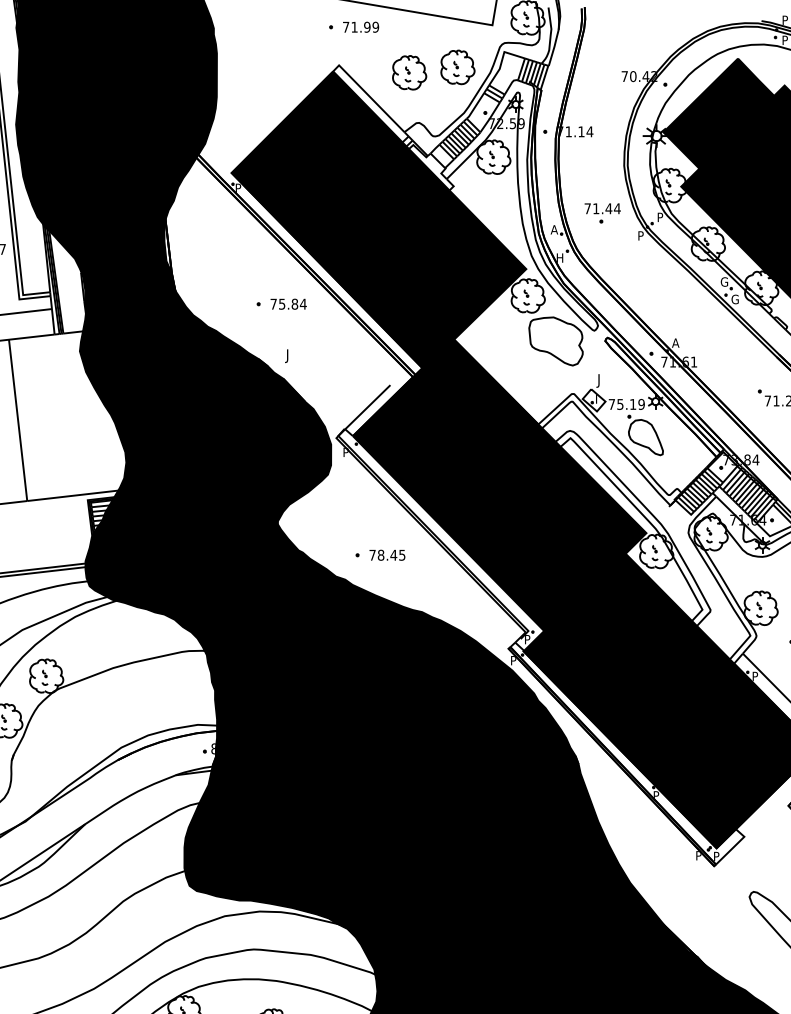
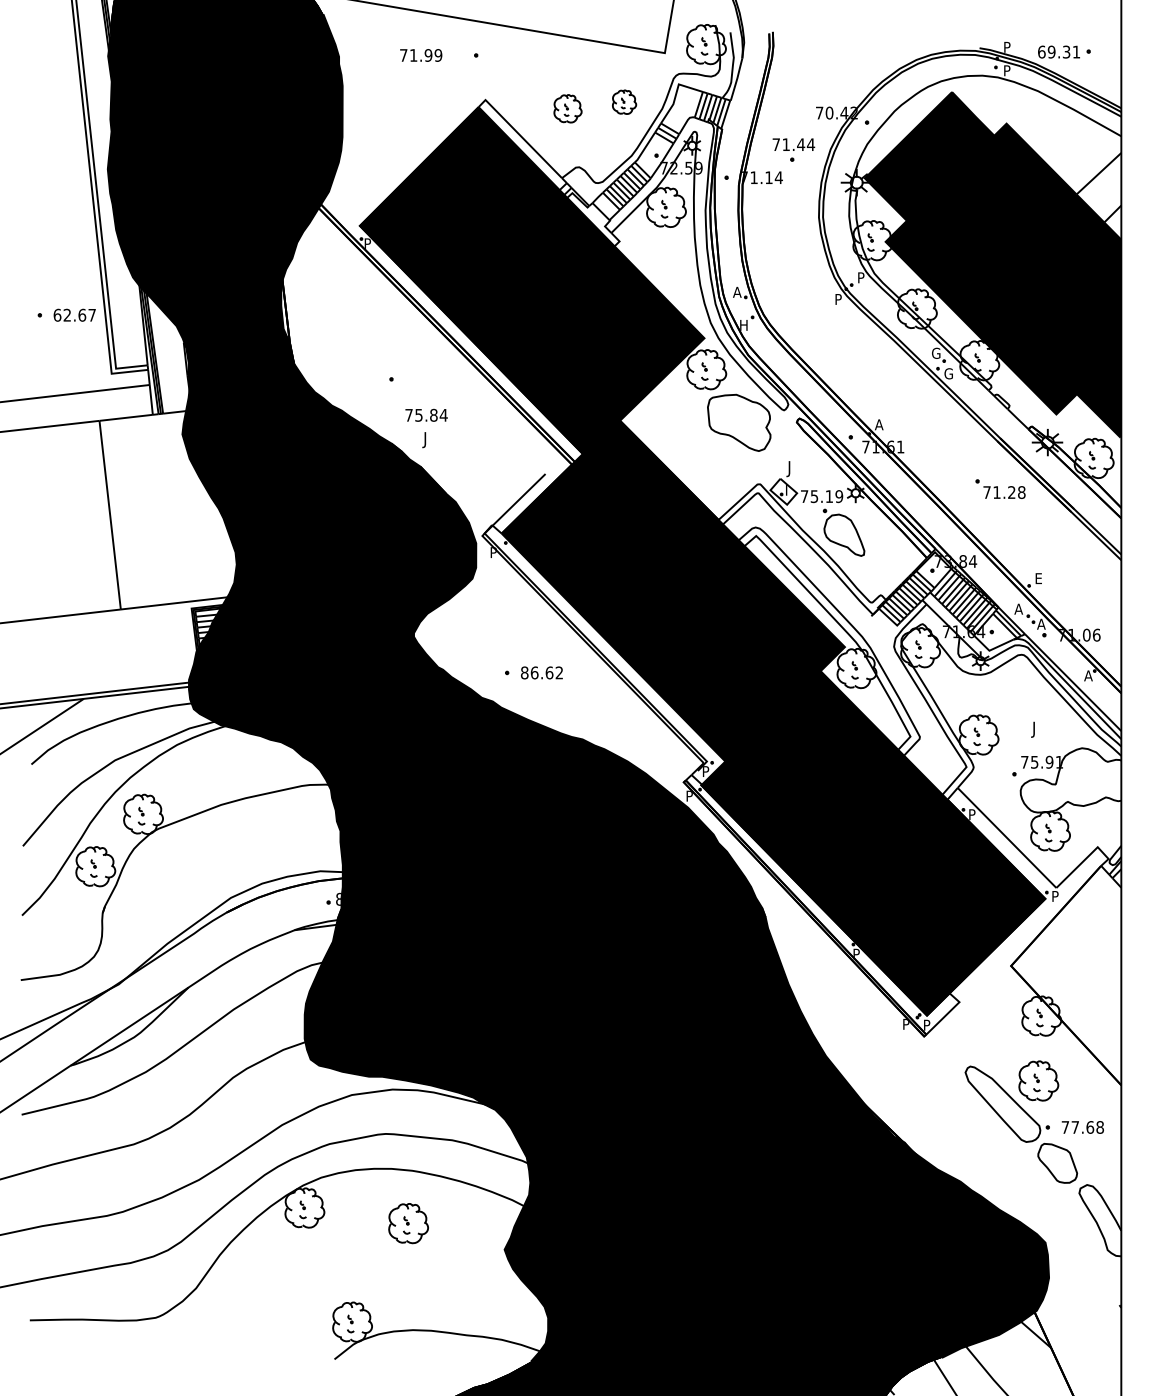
text: (361, 27) -> (421, 55), moved
part: (457, 66) -> (624, 101), size x0.6
part: (409, 72) -> (567, 108), size x0.7
part: (602, 212) -> (793, 149), moved
text: (288, 303) -> (426, 414), moved
text: (386, 554) -> (541, 672), 78.45 -> 86.62

